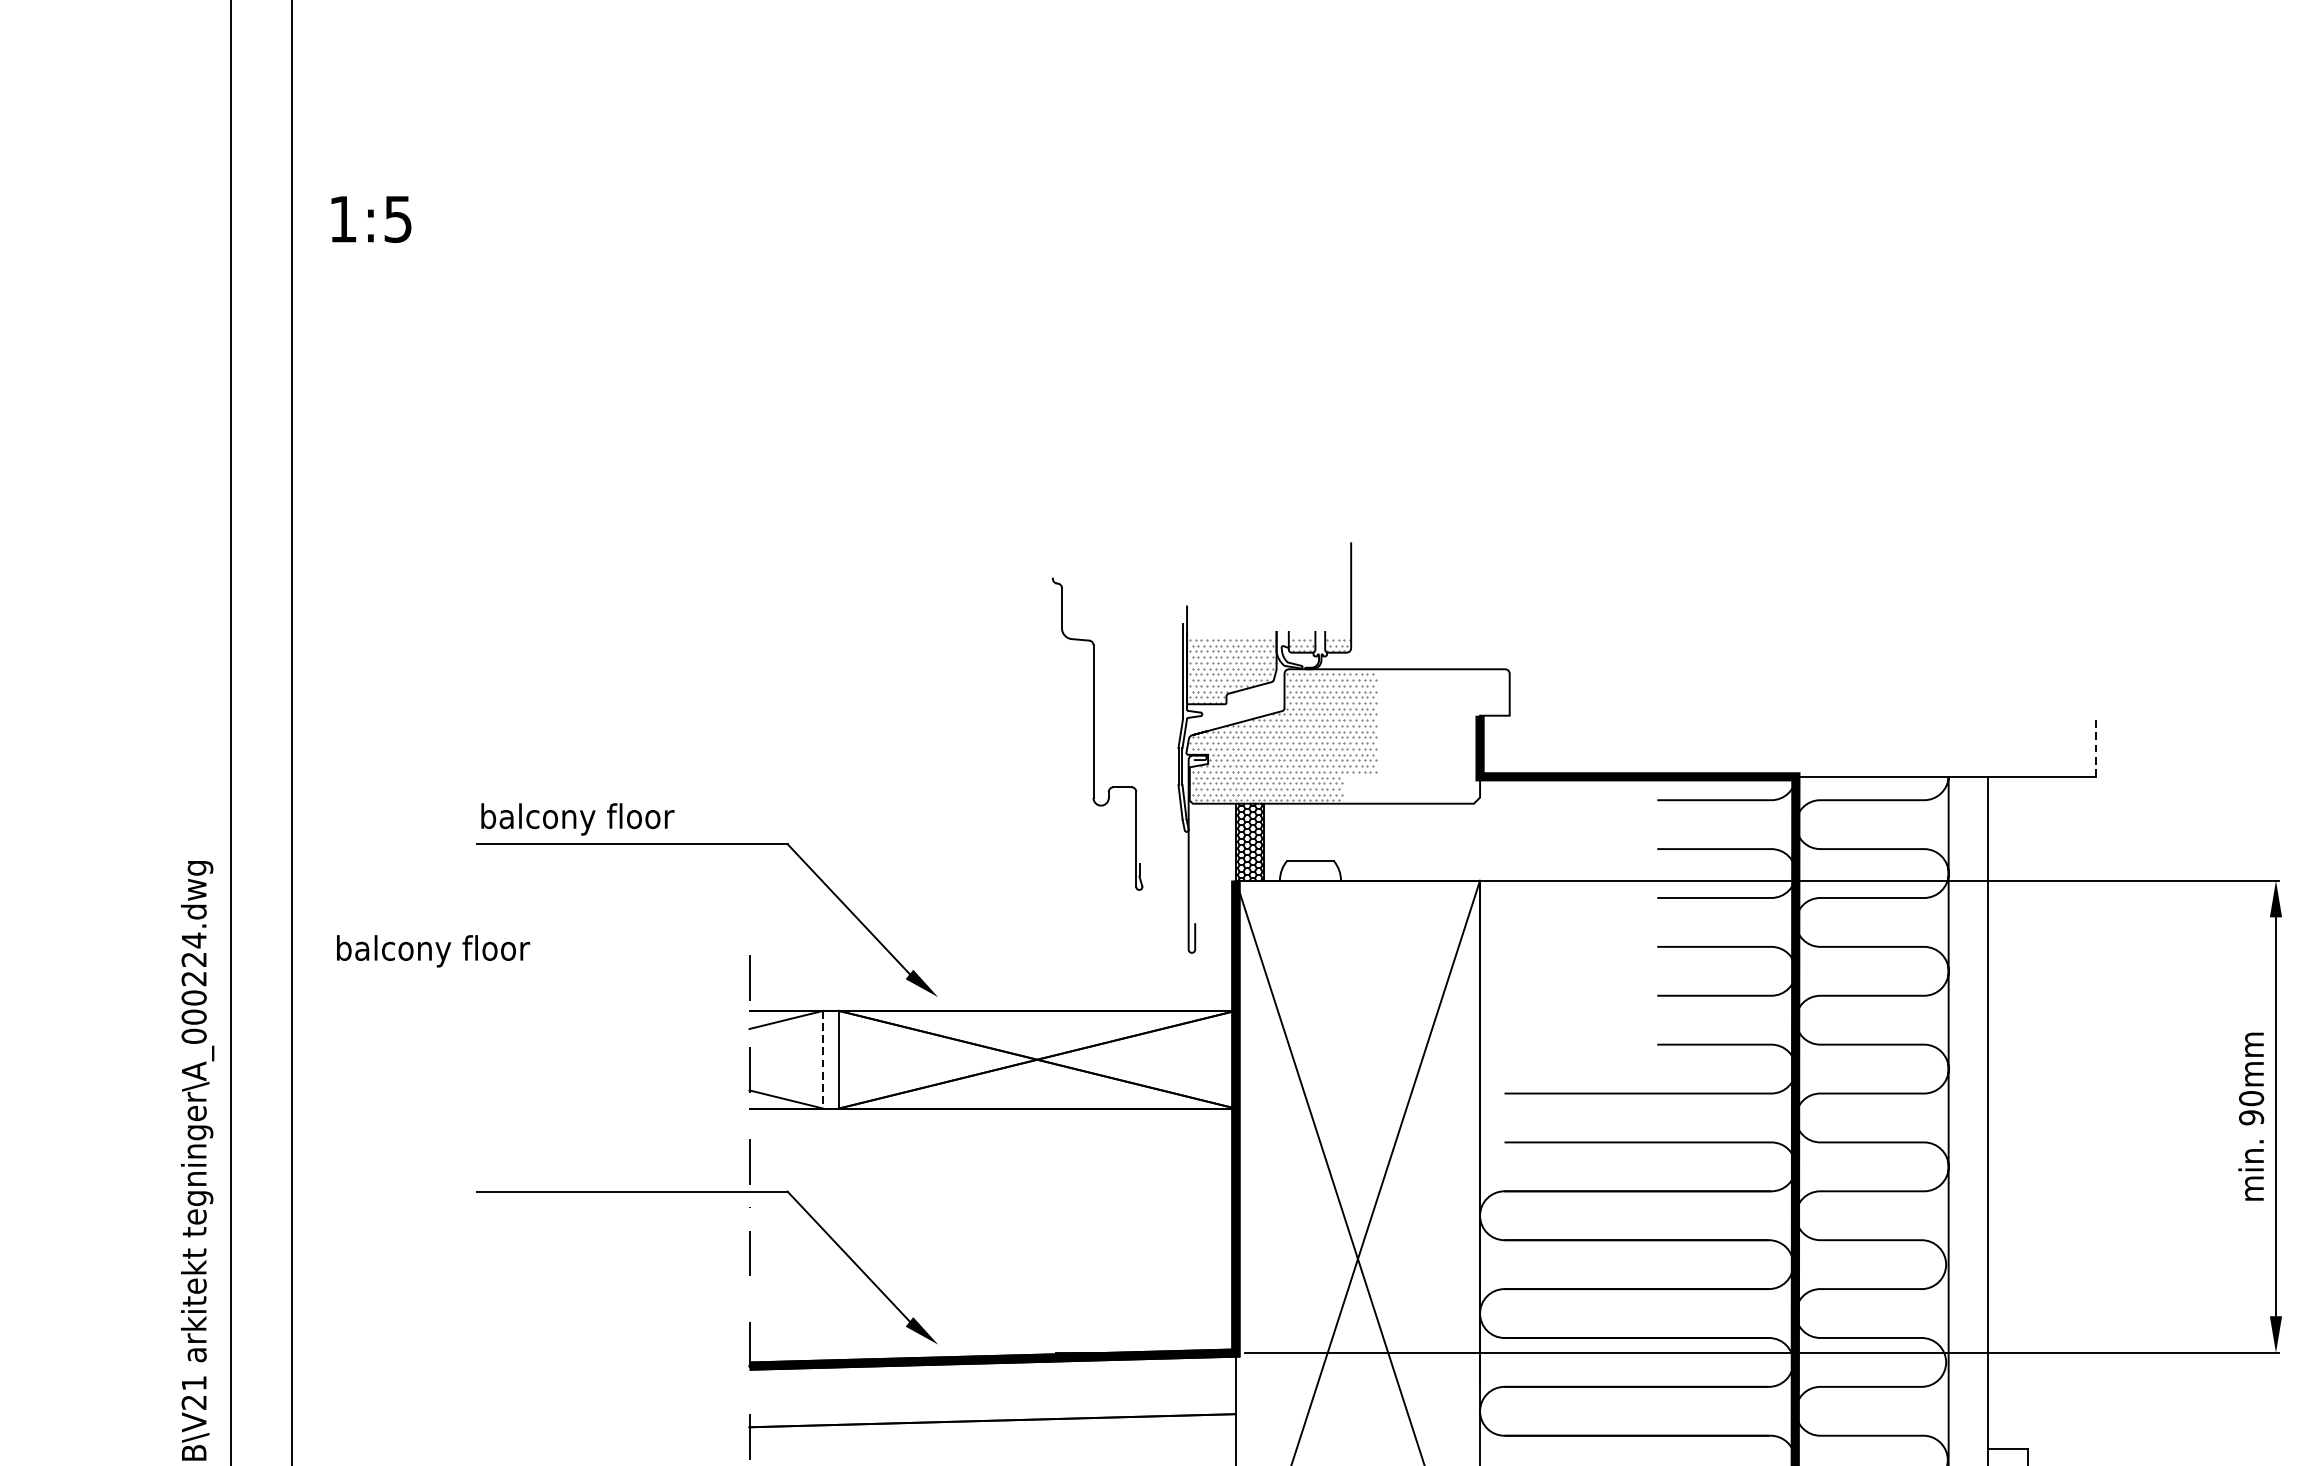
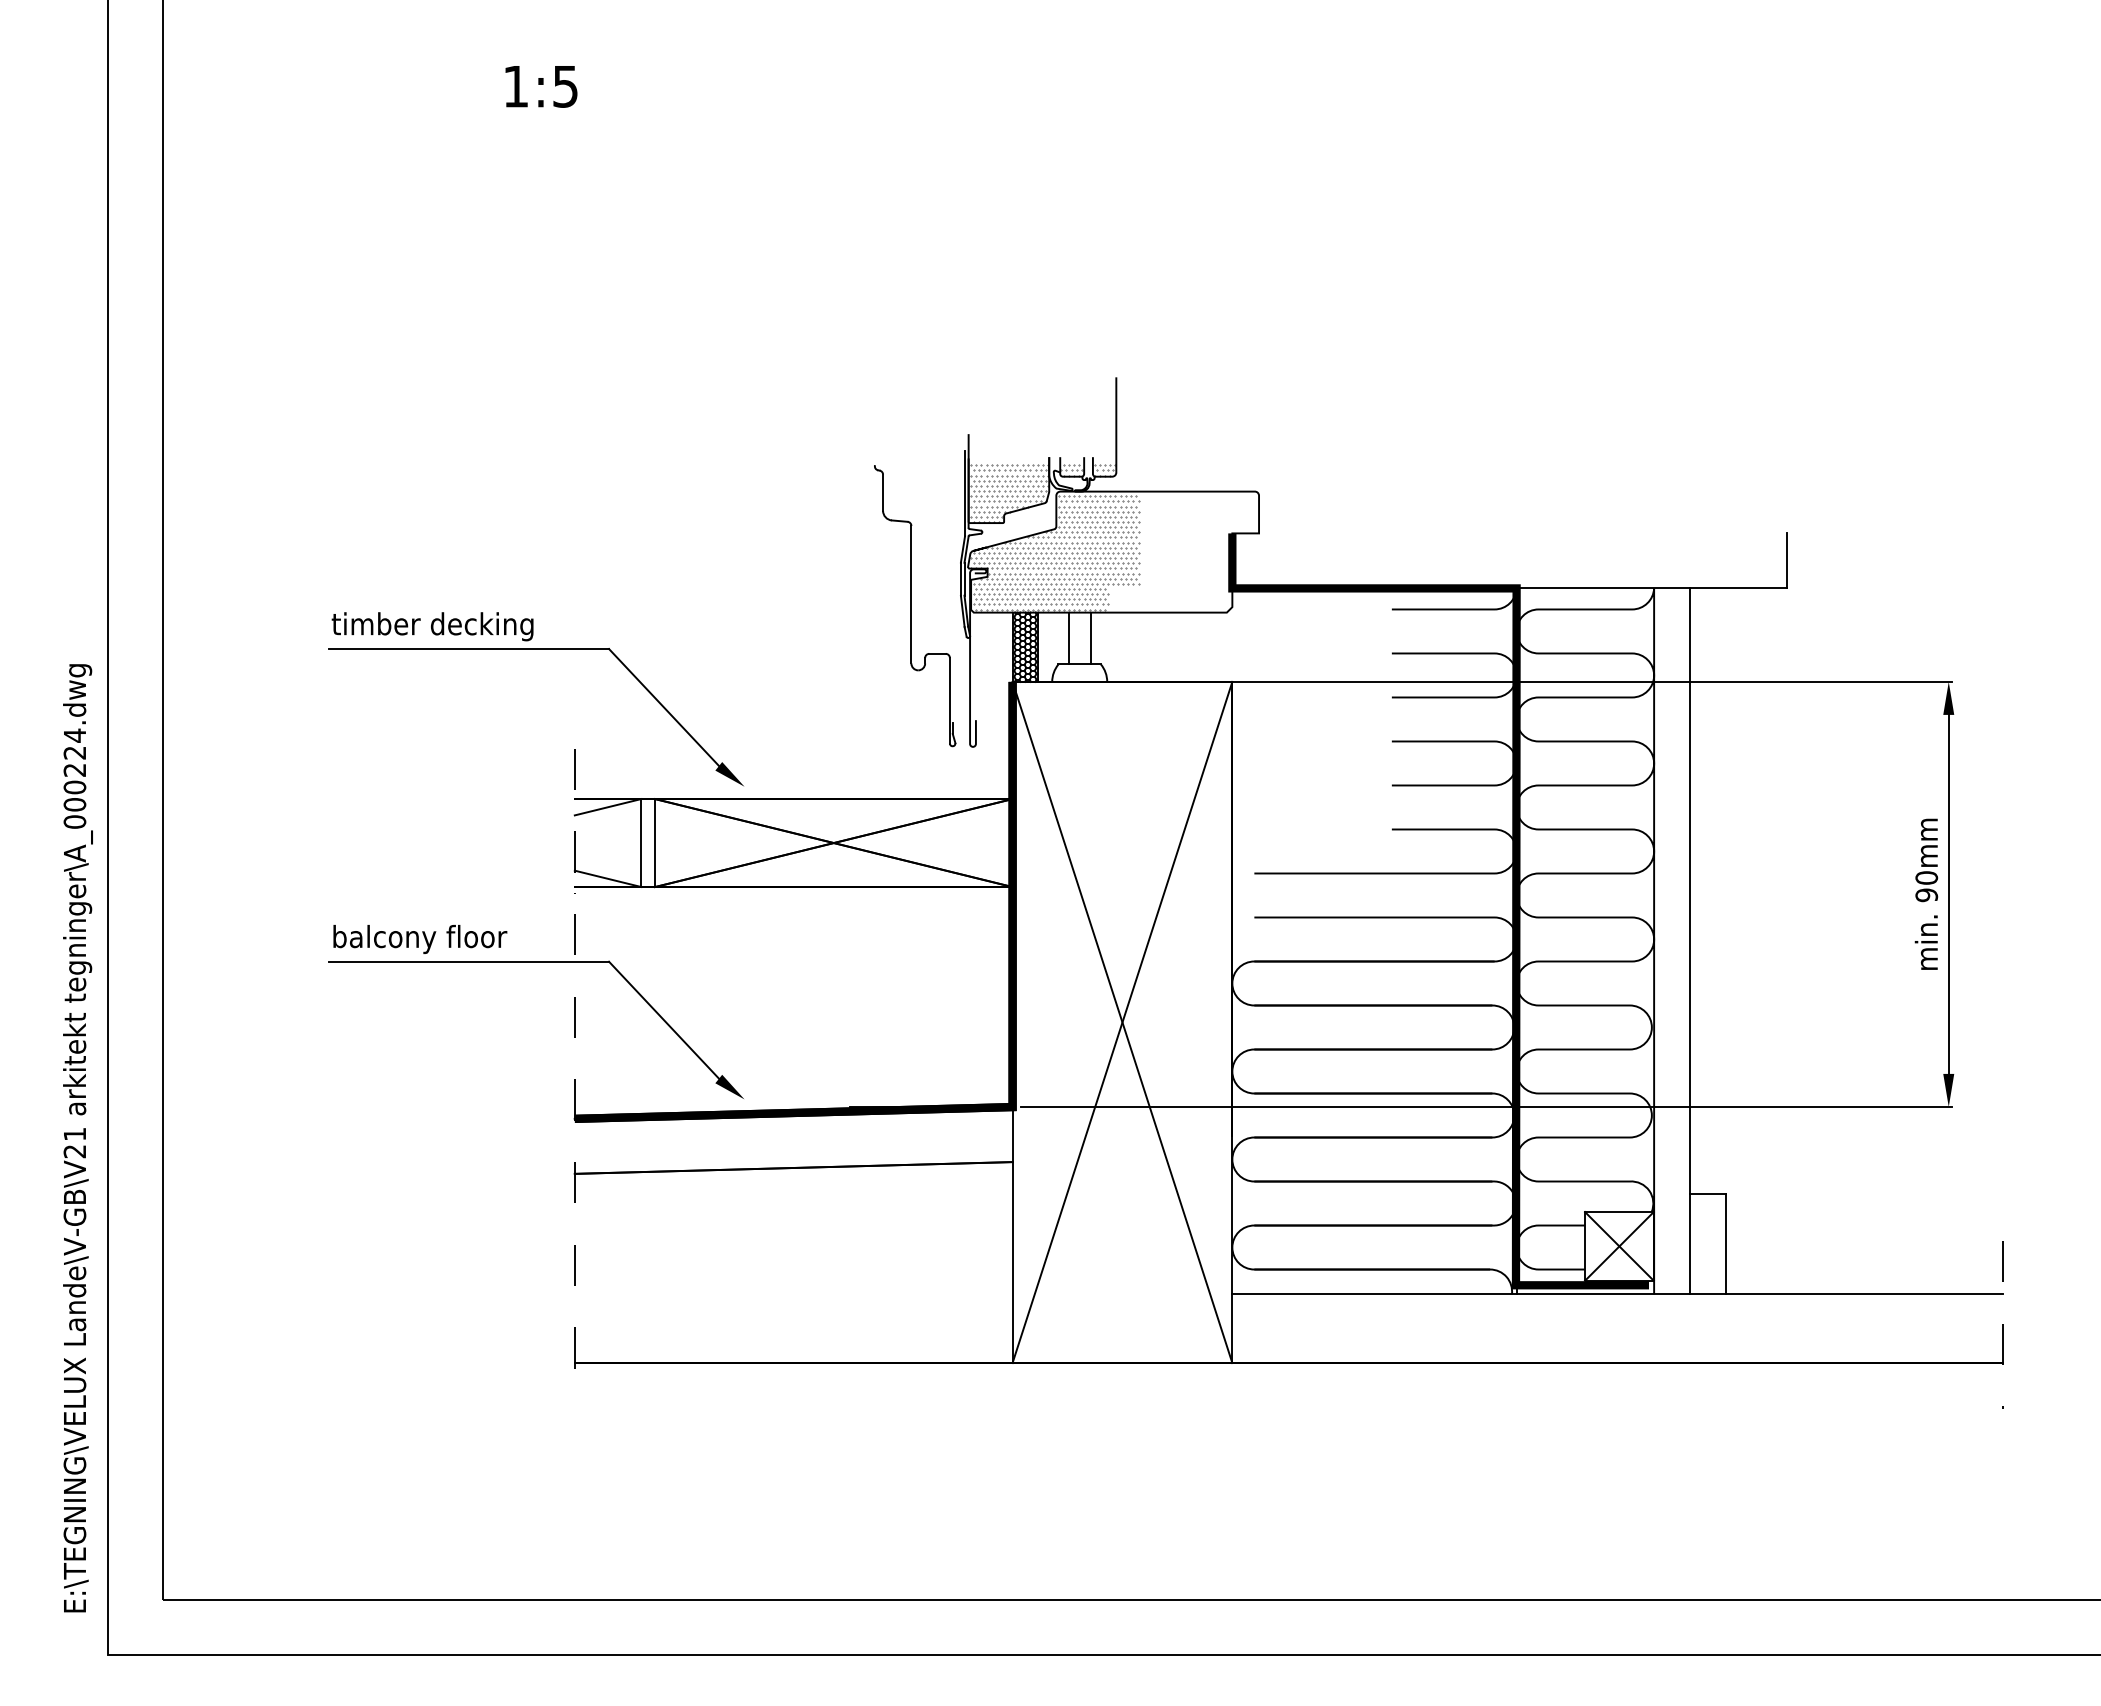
text: (371, 219) -> (541, 86), moved
part: (1098, 734) -> (915, 606), moved
line: (2095, 745) -> (1786, 560), dashed -> solid
text: (591, 819) -> (432, 626), balcony floor -> timber decking
line: (1298, 832) -> (1068, 638), added
line: (1322, 832) -> (1090, 638), added
text: (433, 951) -> (420, 939), moved
line: (823, 1060) -> (641, 843), dashed -> solid

